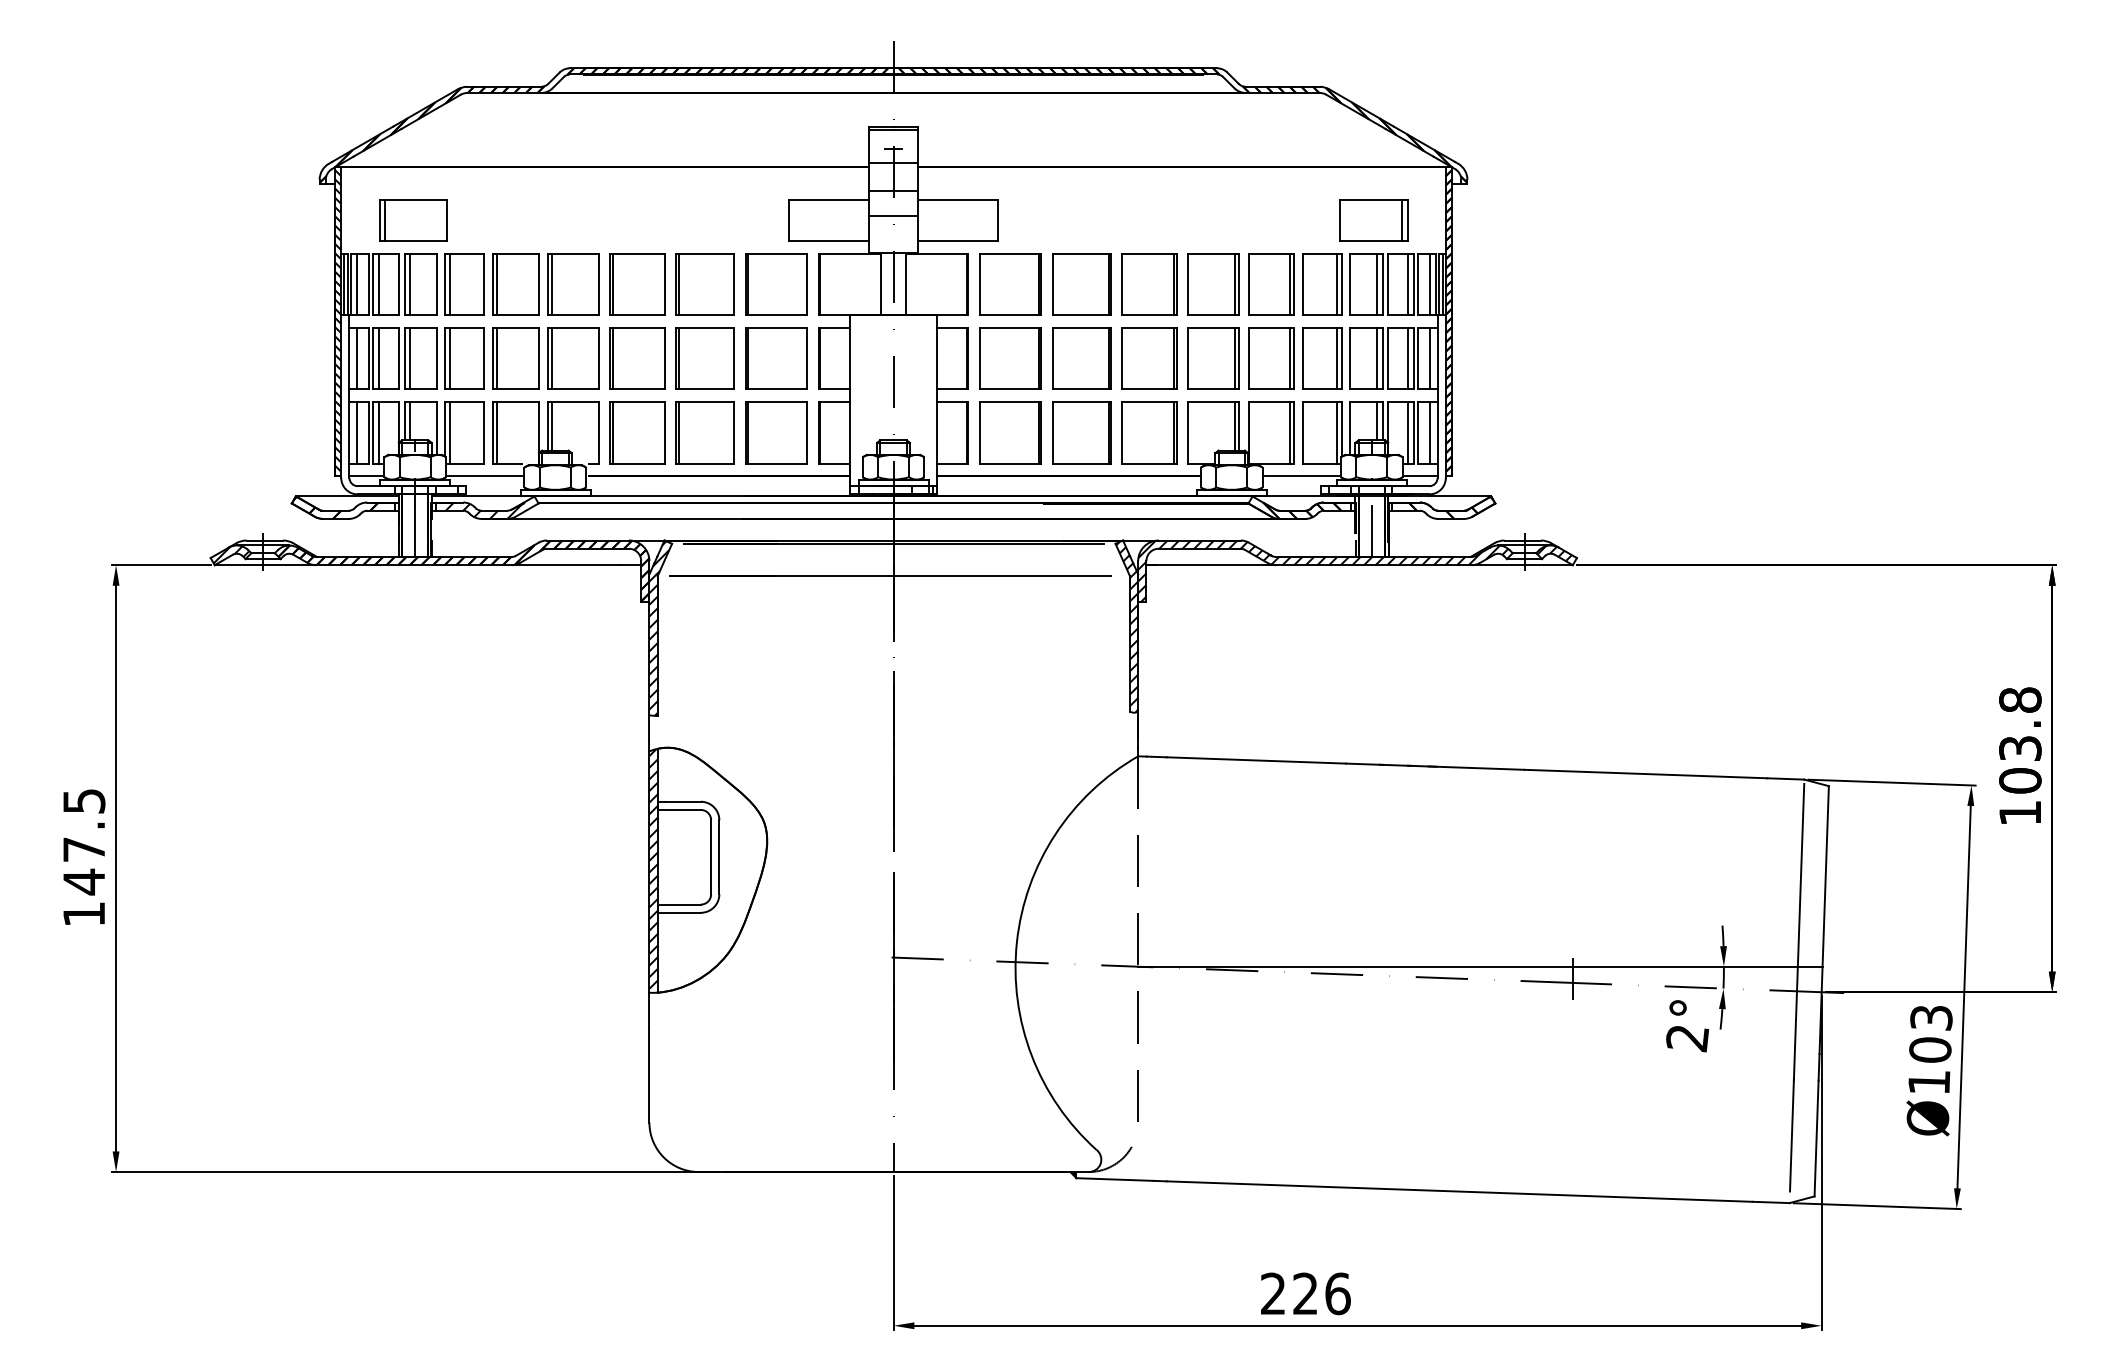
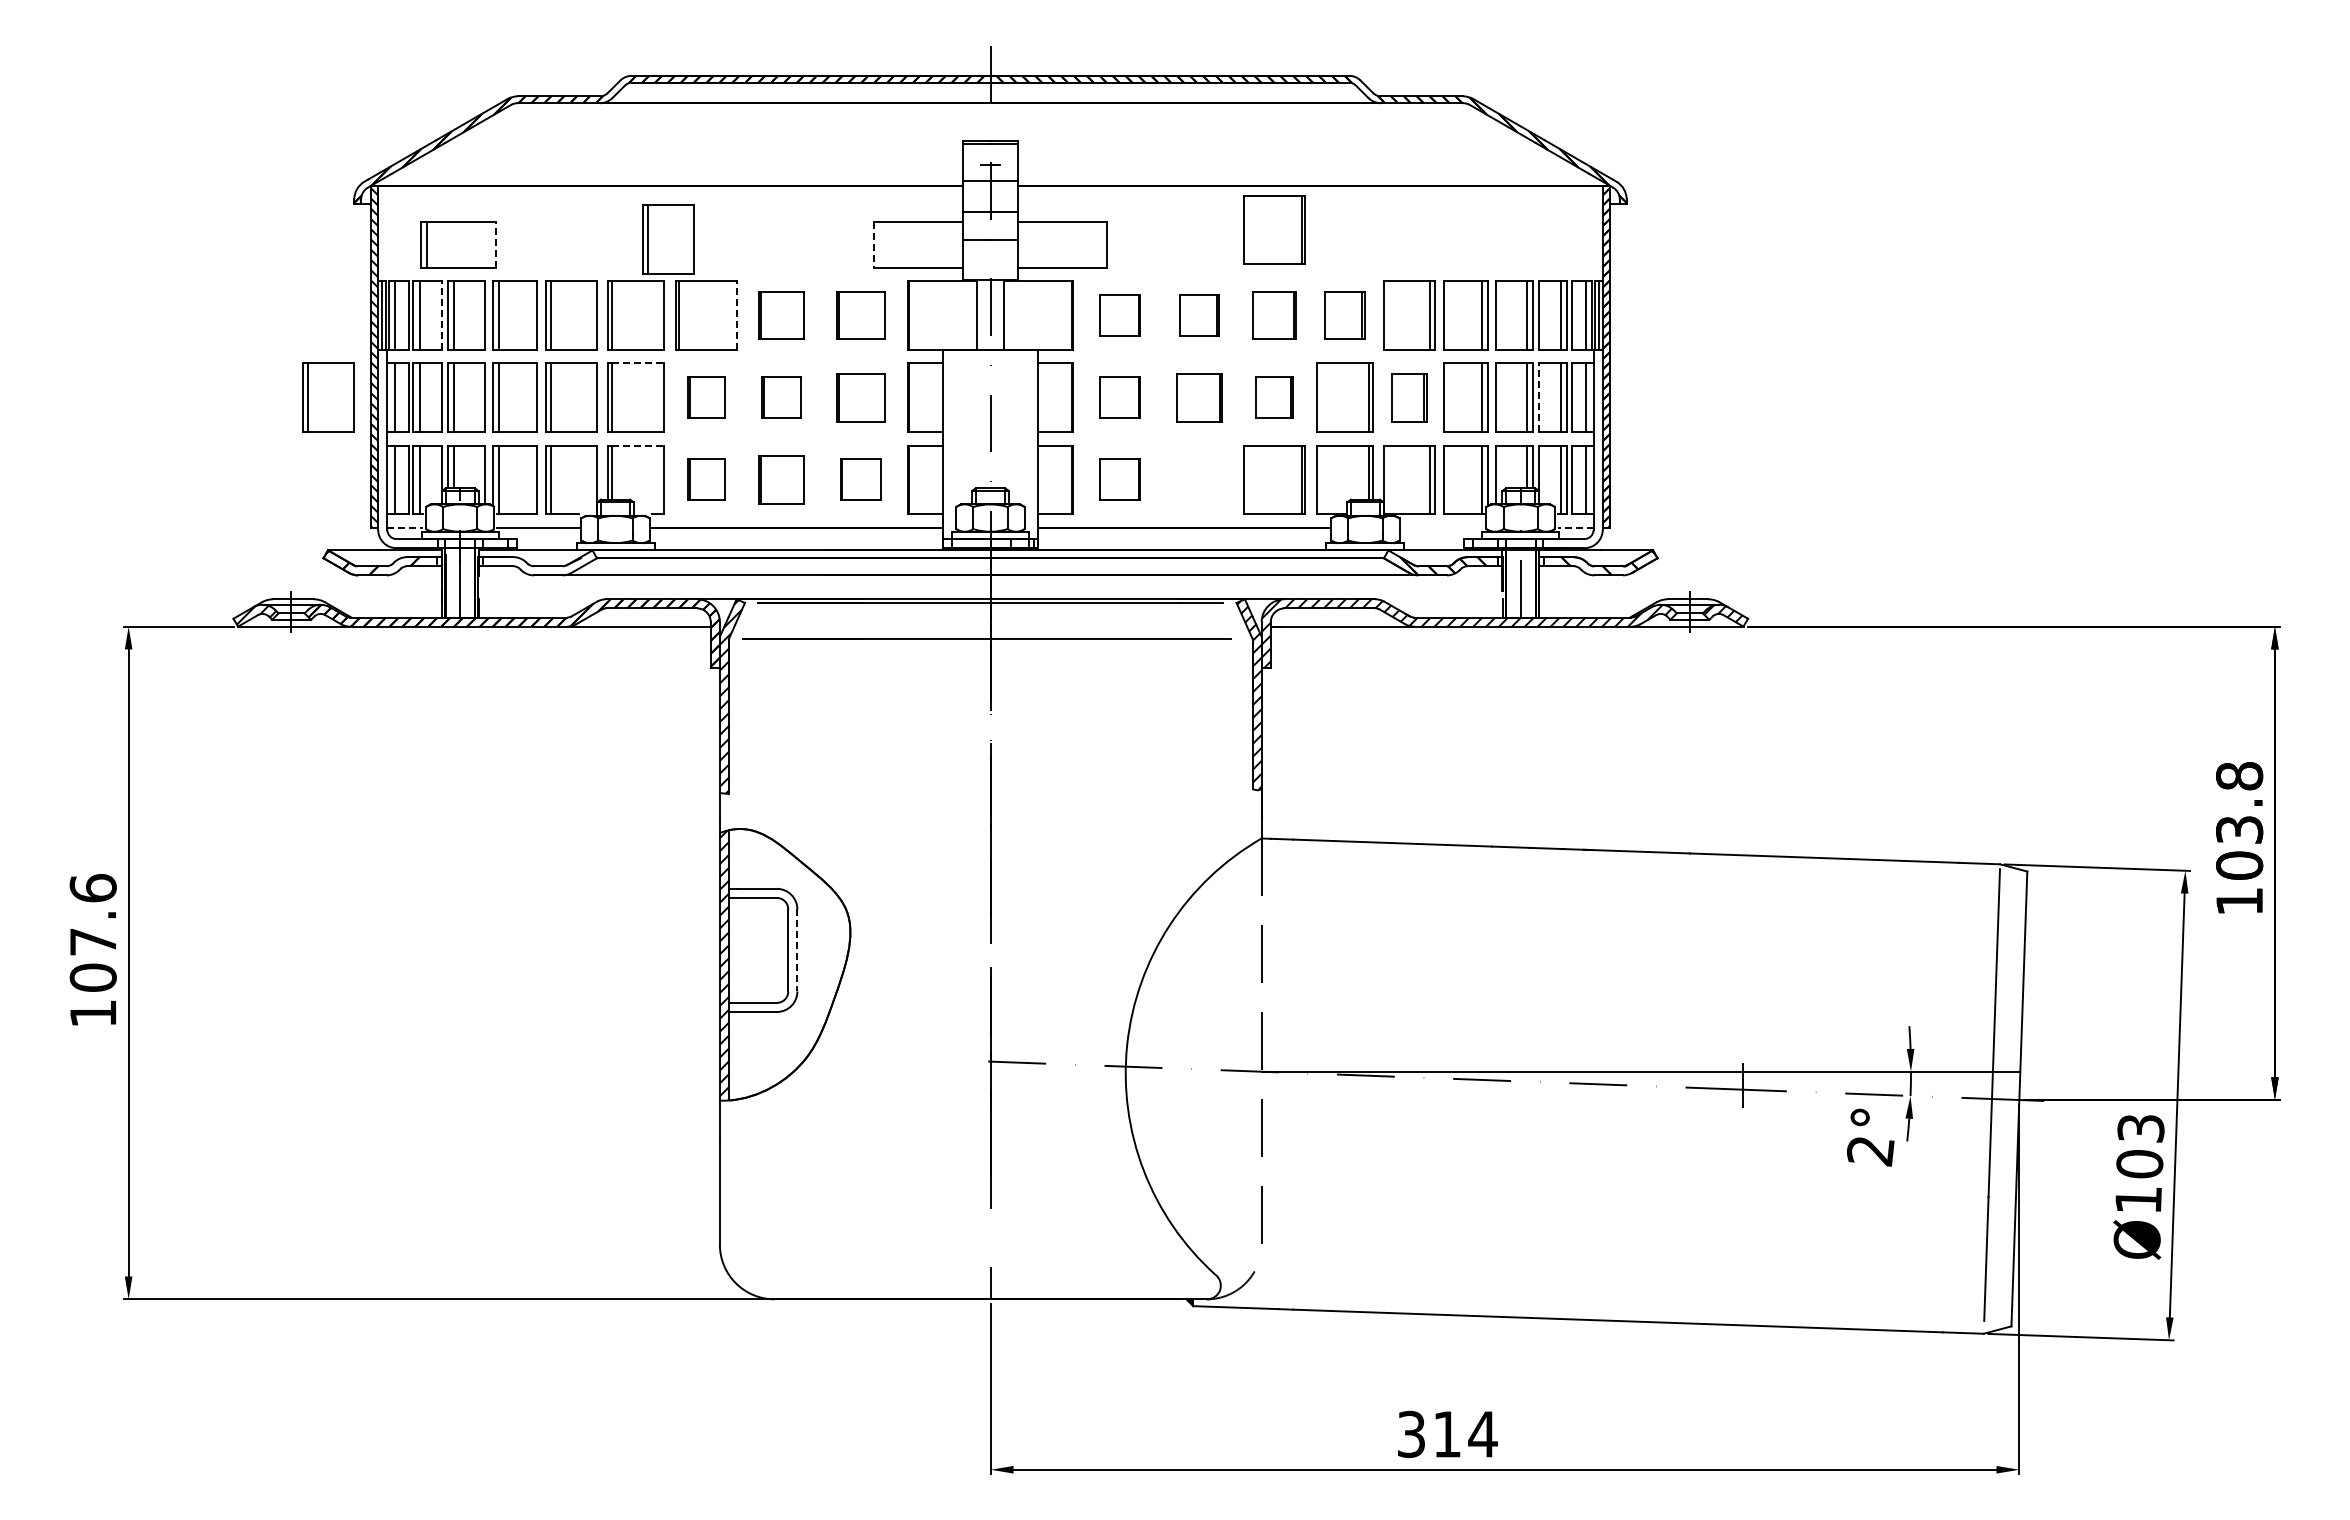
part: (1149, 206) -> (1274, 229), added
part: (603, 215) -> (668, 239), added
line: (447, 220) -> (495, 244), solid -> dashed
line: (788, 220) -> (874, 244), solid -> dashed
part: (1373, 220) -> (1522, 244), removed
line: (398, 284) -> (441, 315), solid -> dashed
line: (664, 284) -> (736, 315), solid -> dashed
part: (705, 284) -> (781, 315), size x0.7
part: (776, 284) -> (860, 315), size x0.7
part: (1009, 284) -> (1119, 315), size x0.6
part: (1082, 284) -> (1199, 315), size x0.6
part: (1149, 284) -> (1274, 315), size x0.7
part: (1212, 284) -> (1344, 315), size x0.7
line: (576, 327) -> (638, 363), solid -> dashed
part: (296, 358) -> (328, 397), added
part: (637, 358) -> (706, 397), size x0.6
part: (705, 358) -> (781, 397), size x0.6
part: (776, 358) -> (860, 397), size x0.7
part: (1009, 358) -> (1119, 397), size x0.6
part: (1082, 358) -> (1199, 397), size x0.7
part: (1149, 358) -> (1274, 397), size x0.6
part: (1271, 358) -> (1409, 397), size x0.7
line: (1388, 358) -> (1539, 397), solid -> dashed
line: (576, 401) -> (638, 445), solid -> dashed
part: (637, 432) -> (706, 479), size x0.6
part: (705, 432) -> (781, 479), size x0.7
part: (776, 432) -> (860, 479), size x0.6
part: (1009, 432) -> (1119, 479), size x0.6
part: (1082, 432) -> (1199, 479), removed
line: (365, 475) -> (405, 527), solid -> dashed
line: (1301, 475) -> (1442, 527), removed
line: (1421, 475) -> (1575, 527), solid -> dashed
hatch: (479, 510) -> (531, 566), removed
text: (83, 842) -> (92, 933), 147.5 -> 107.6
line: (719, 857) -> (797, 950), solid -> dashed
text: (1305, 1293) -> (1447, 1433), 226 -> 314

